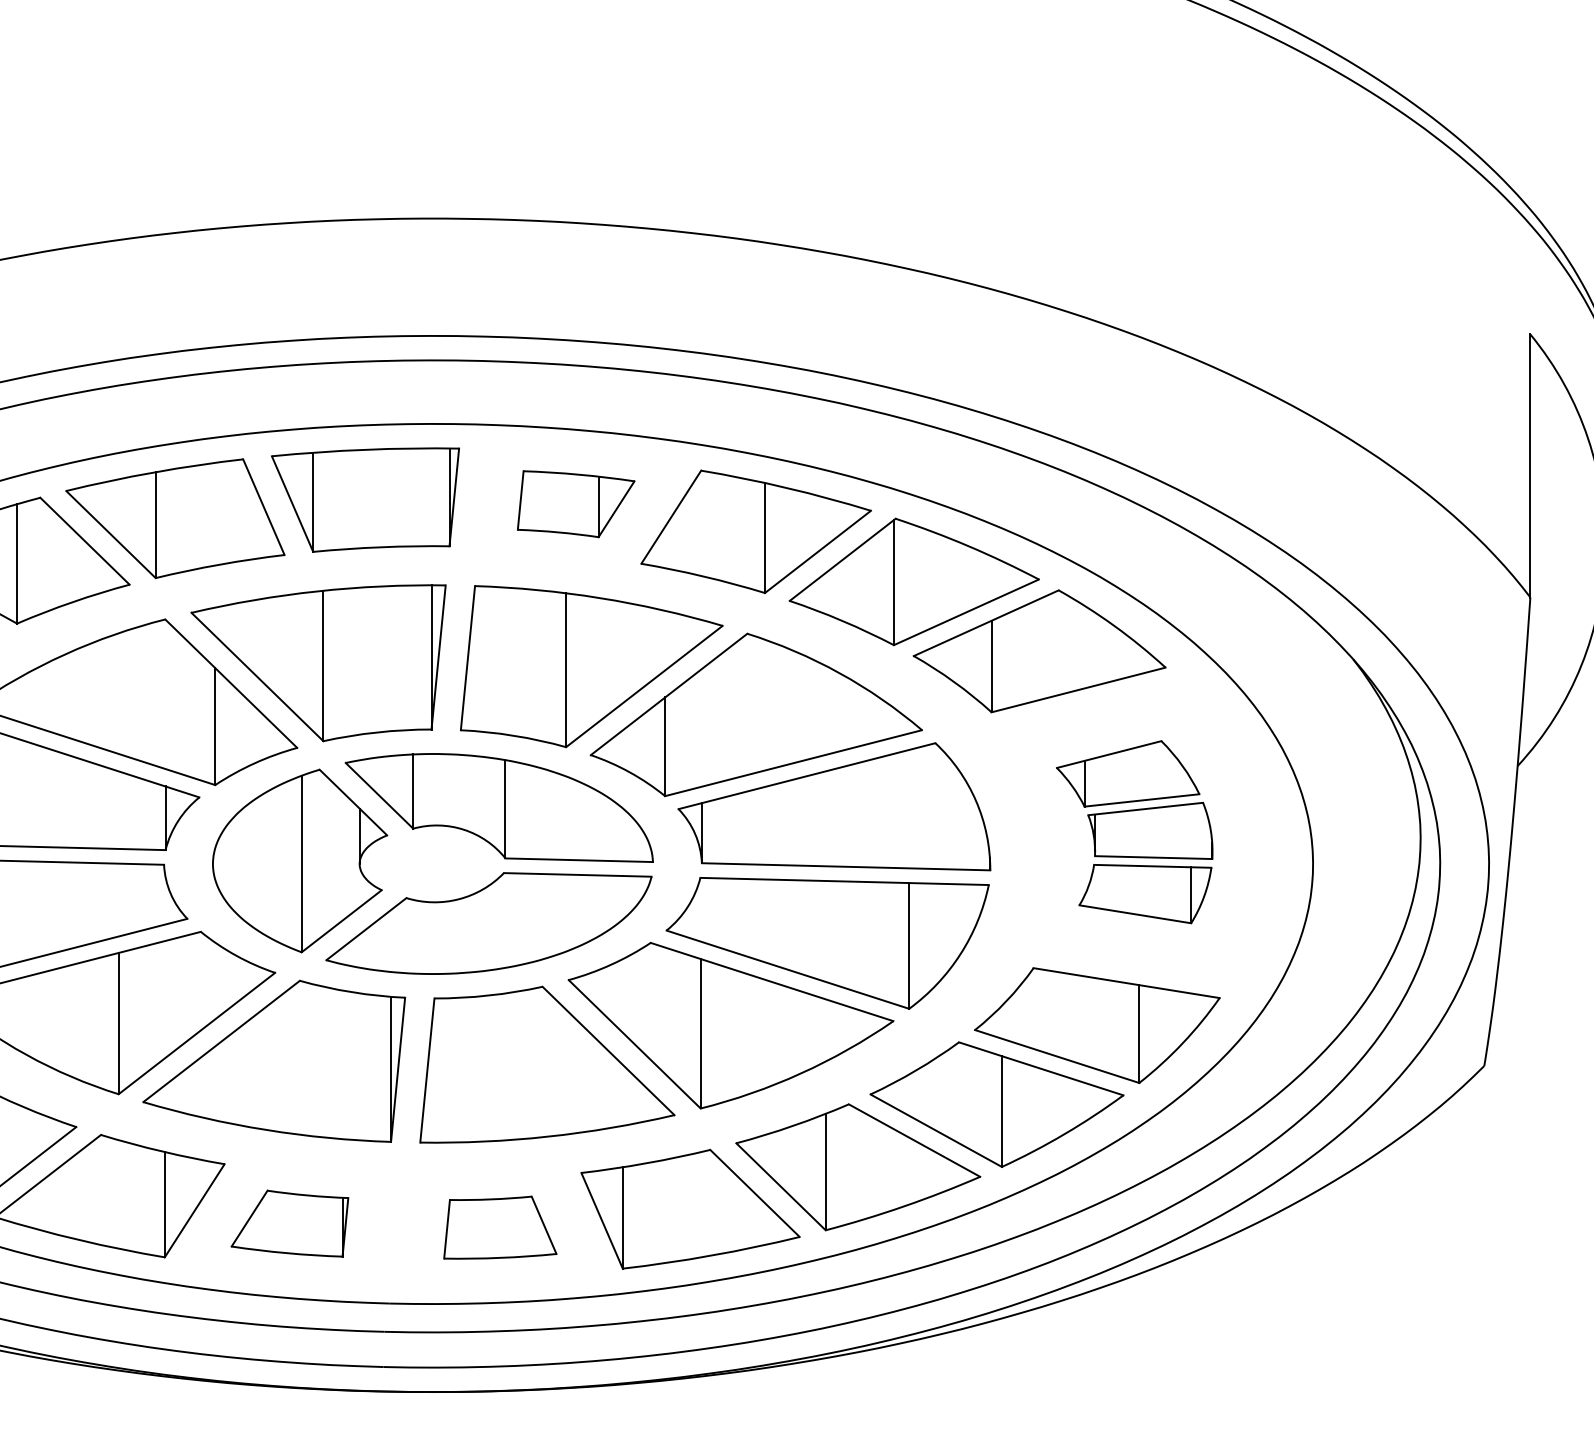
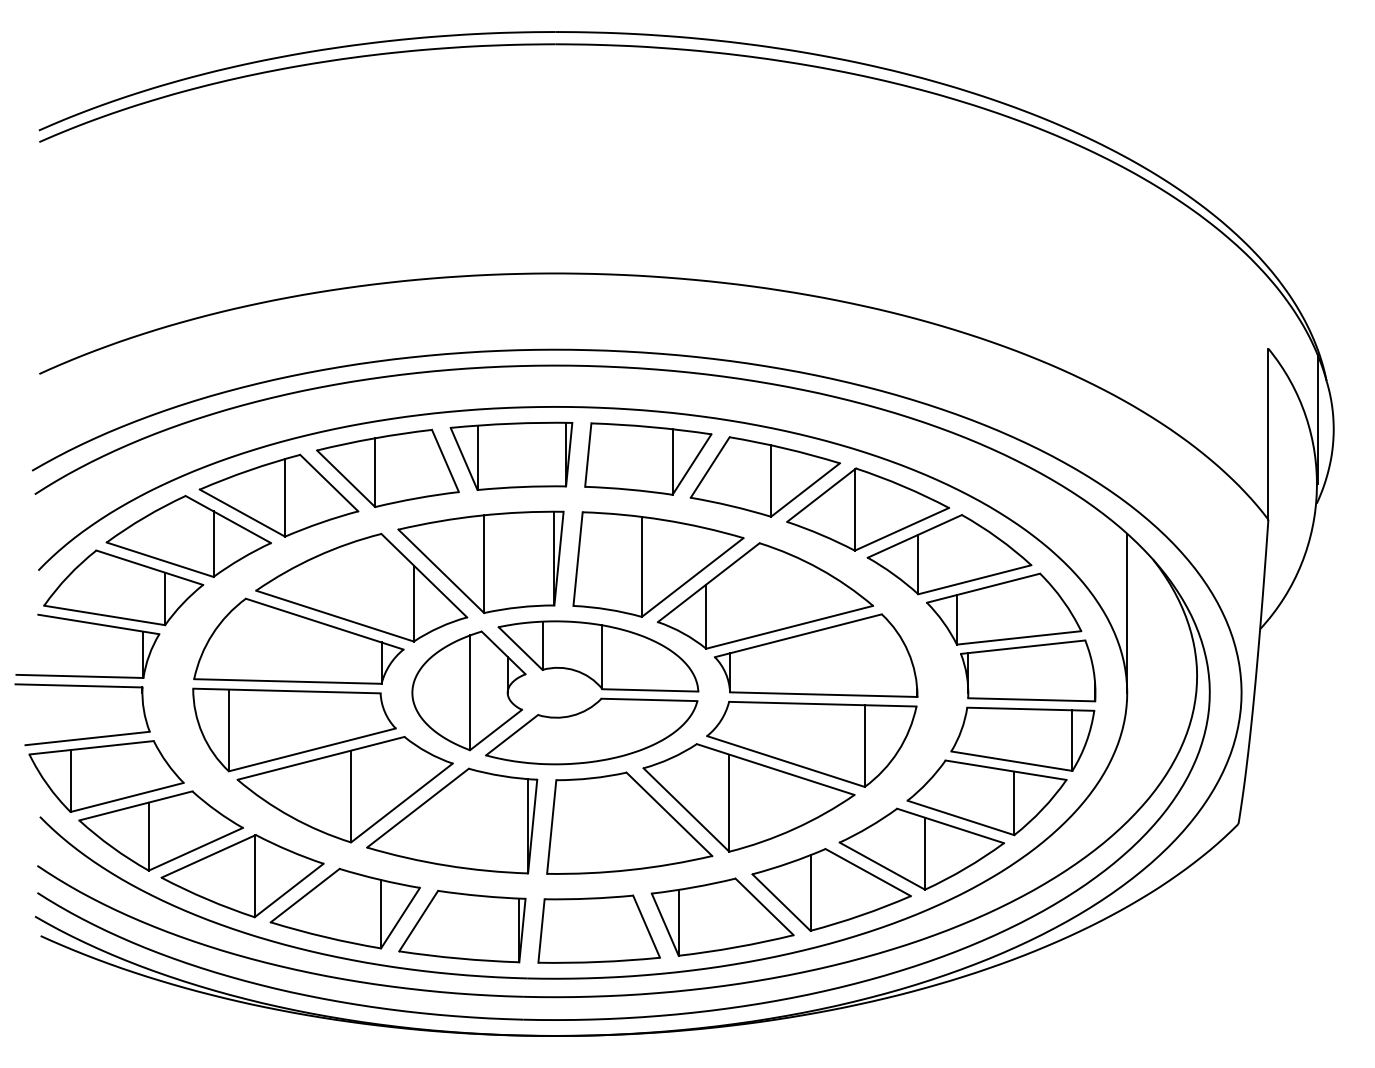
part: (576, 503) -> (648, 458), size x1.67
line: (1313, 740) -> (1127, 612), added
part: (1134, 831) -> (1011, 671), size x1.67
part: (290, 1223) -> (462, 926), size x1.67
part: (499, 1226) -> (598, 928), size x1.67

